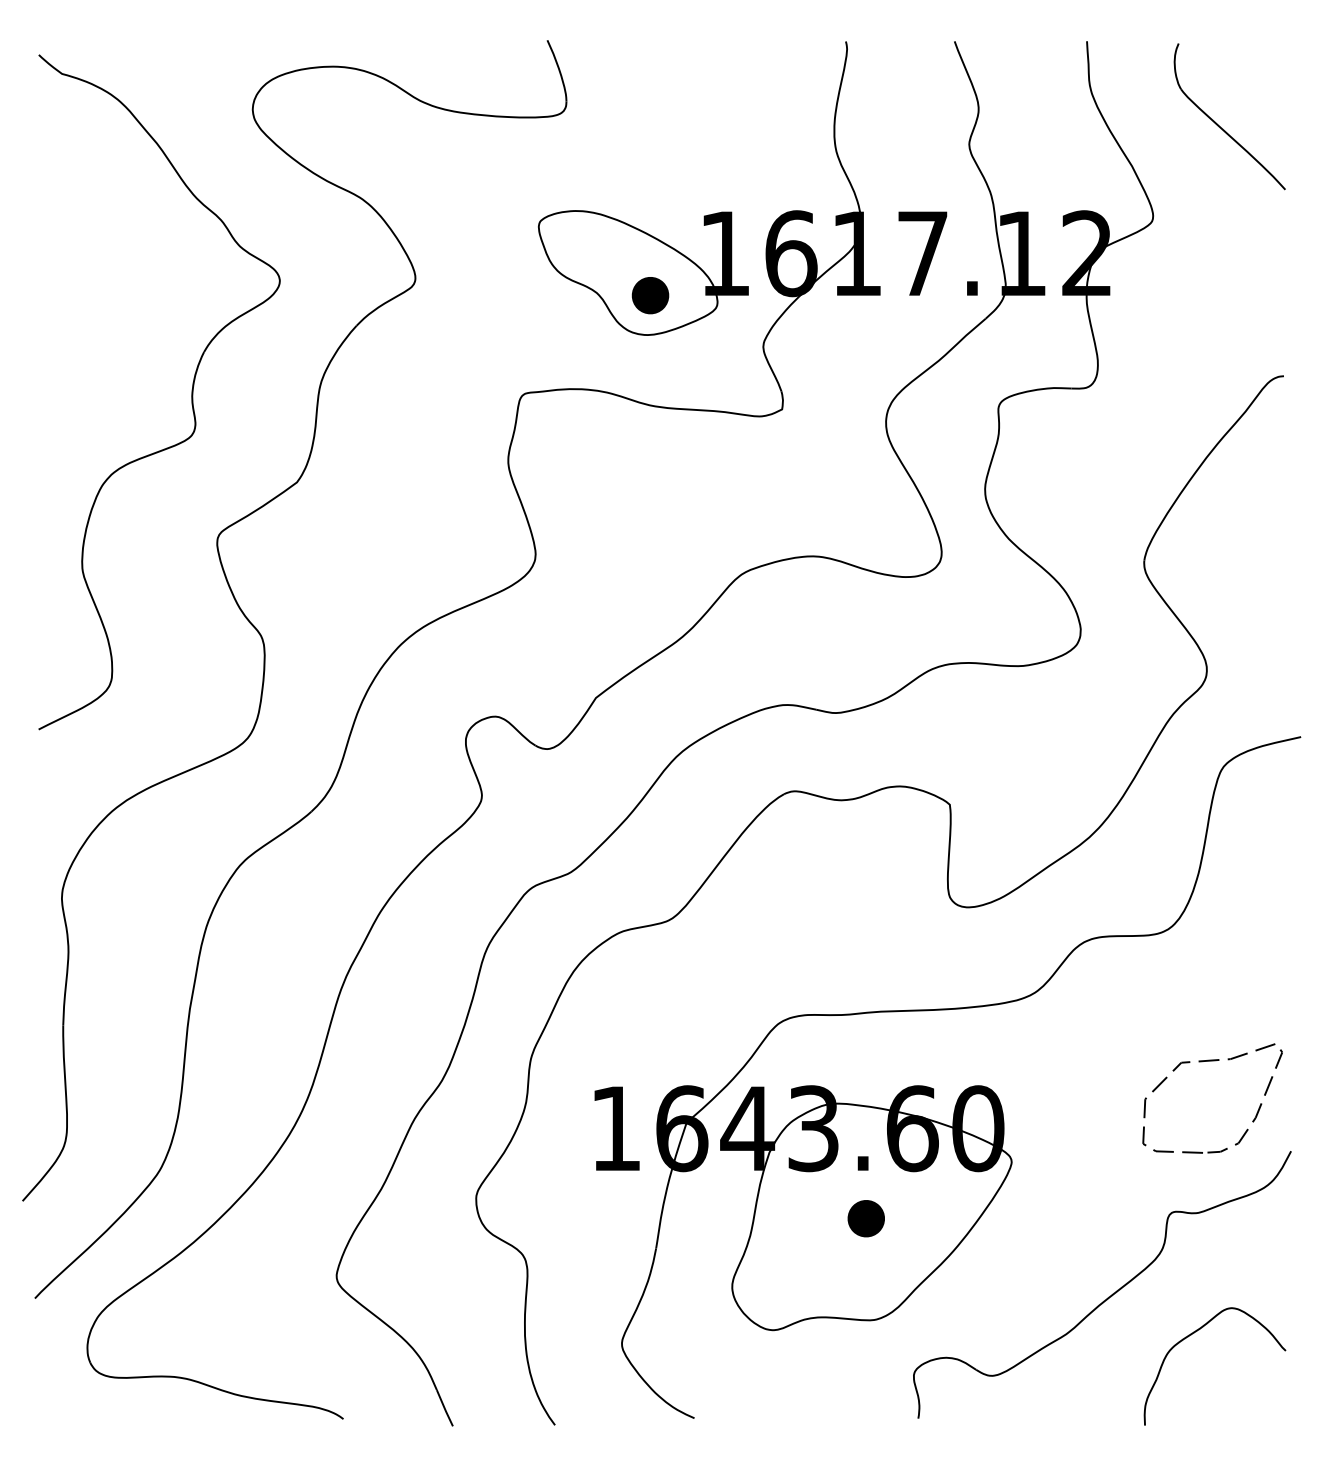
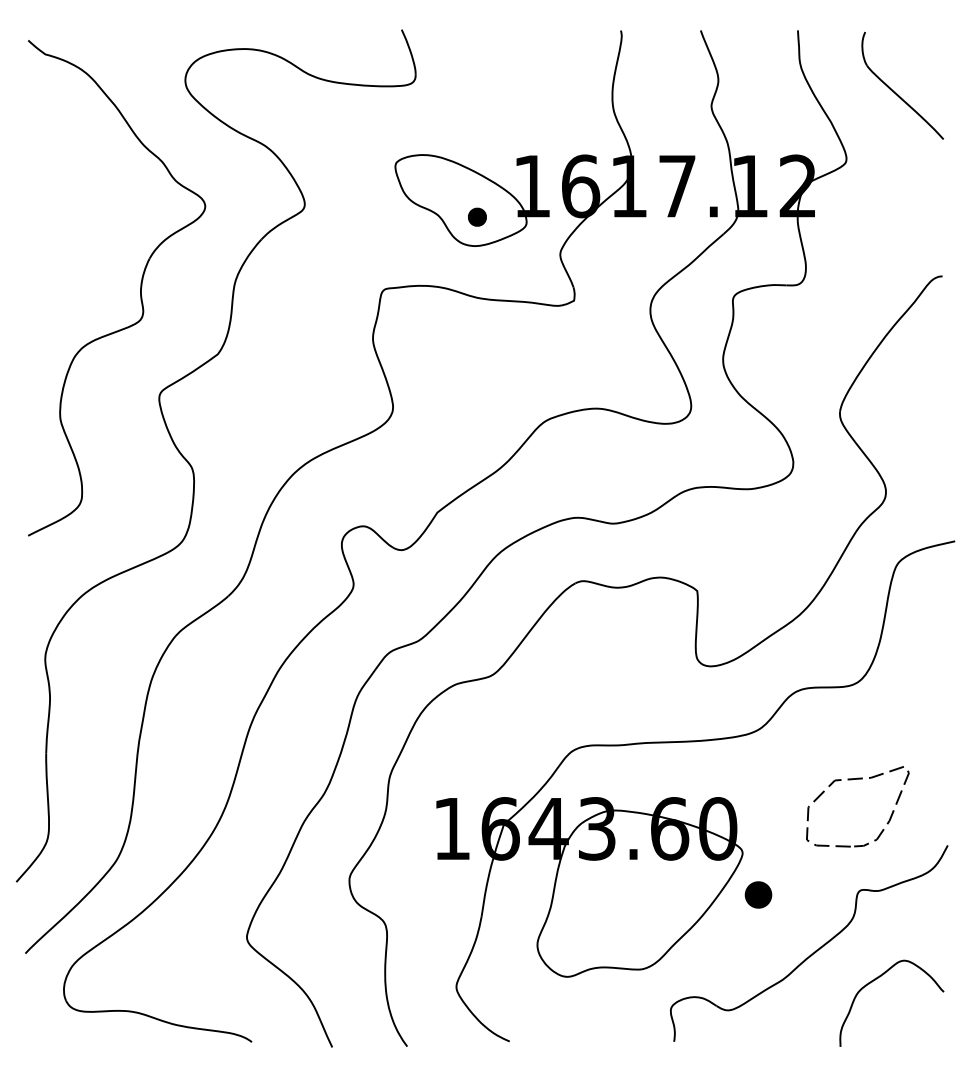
part: (650, 295) -> (477, 217), size x0.7
part: (1212, 1061) -> (857, 779), moved
part: (865, 1218) -> (757, 894), moved

